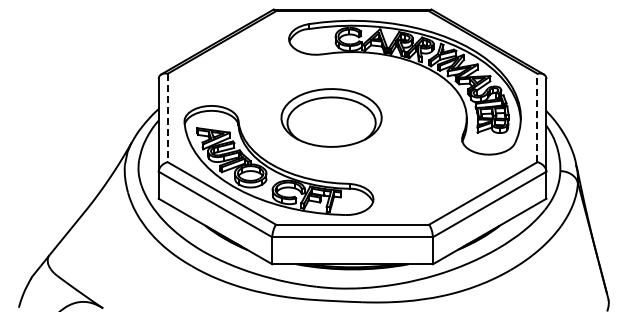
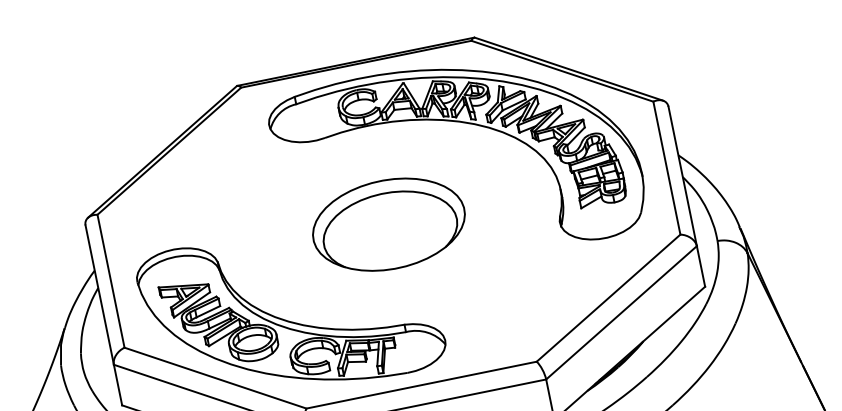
part: (331, 117) -> (388, 223), moved
line: (537, 117) -> (666, 167), dashed -> solid
line: (167, 118) -> (110, 282), dashed -> solid

